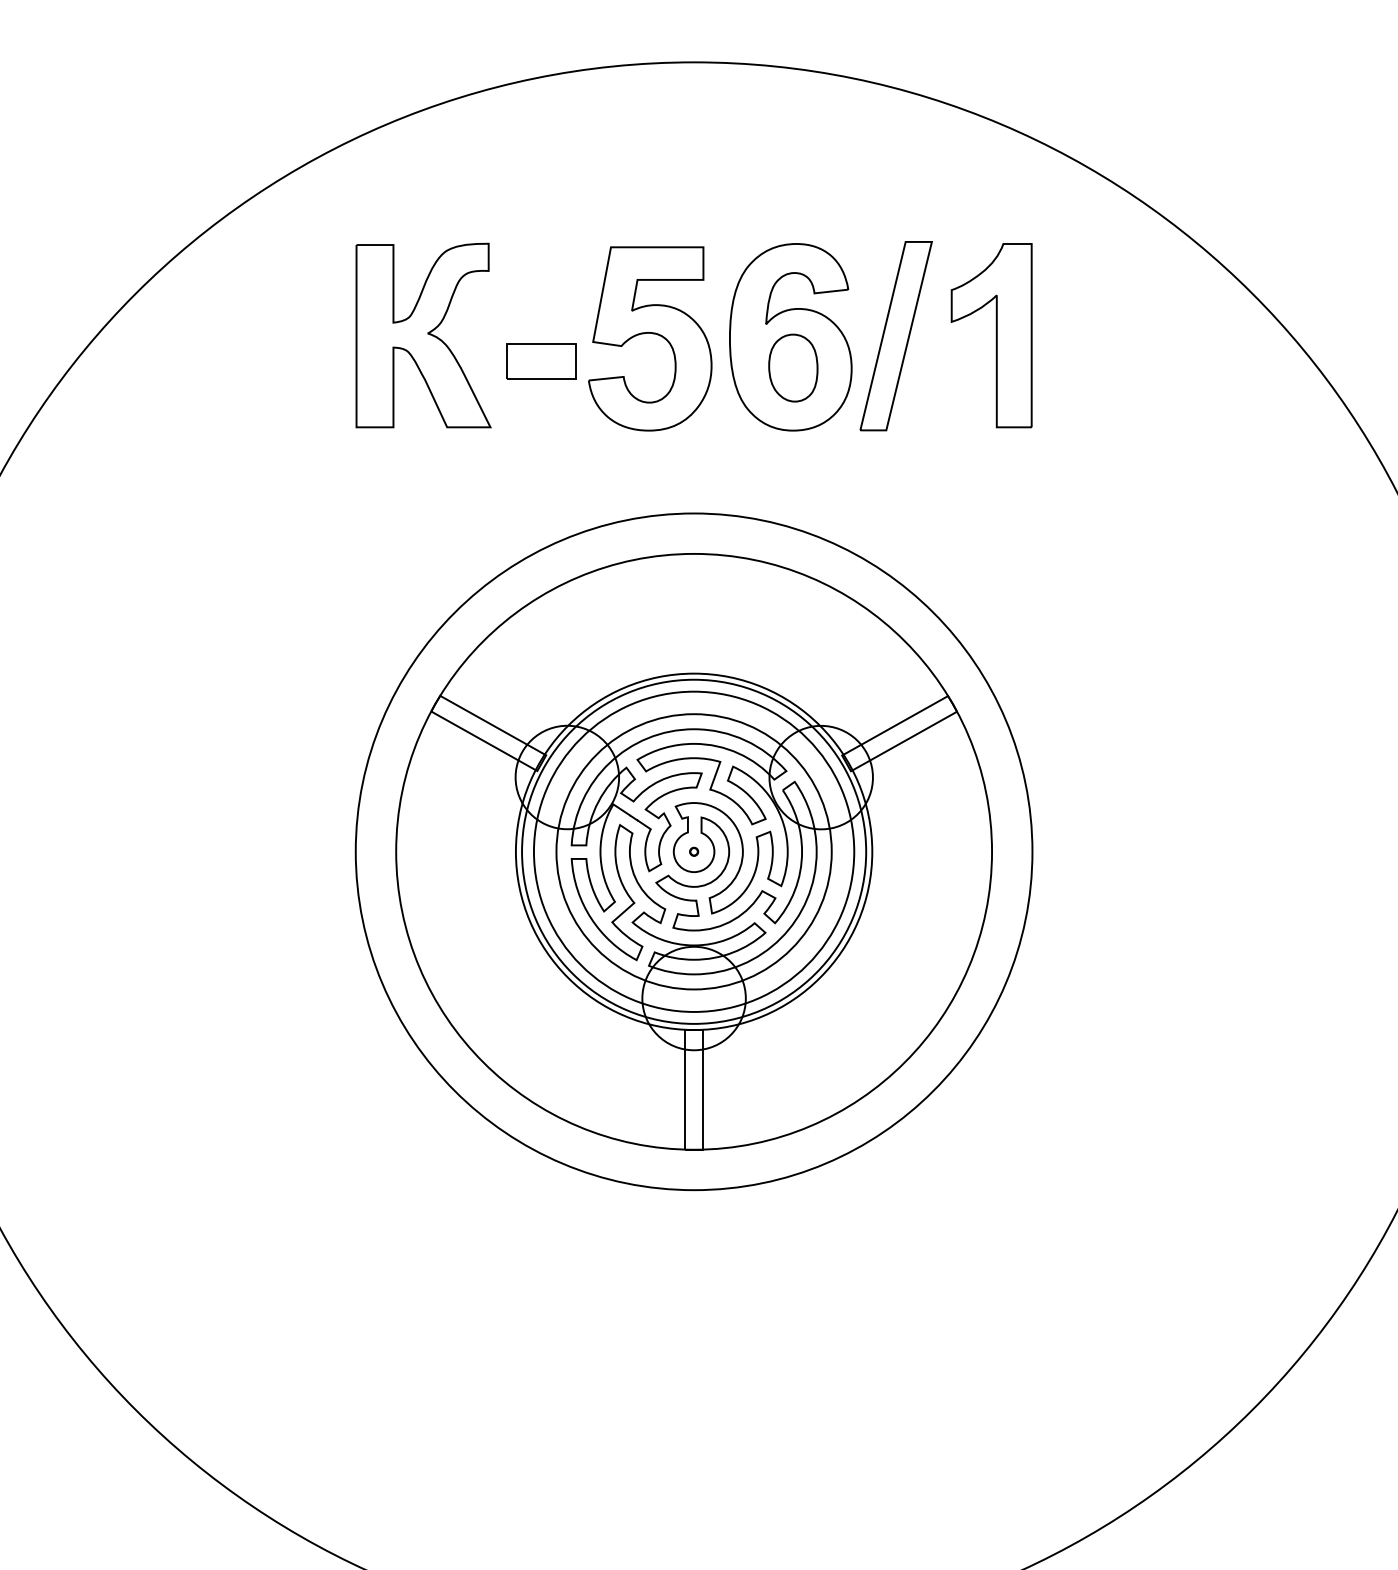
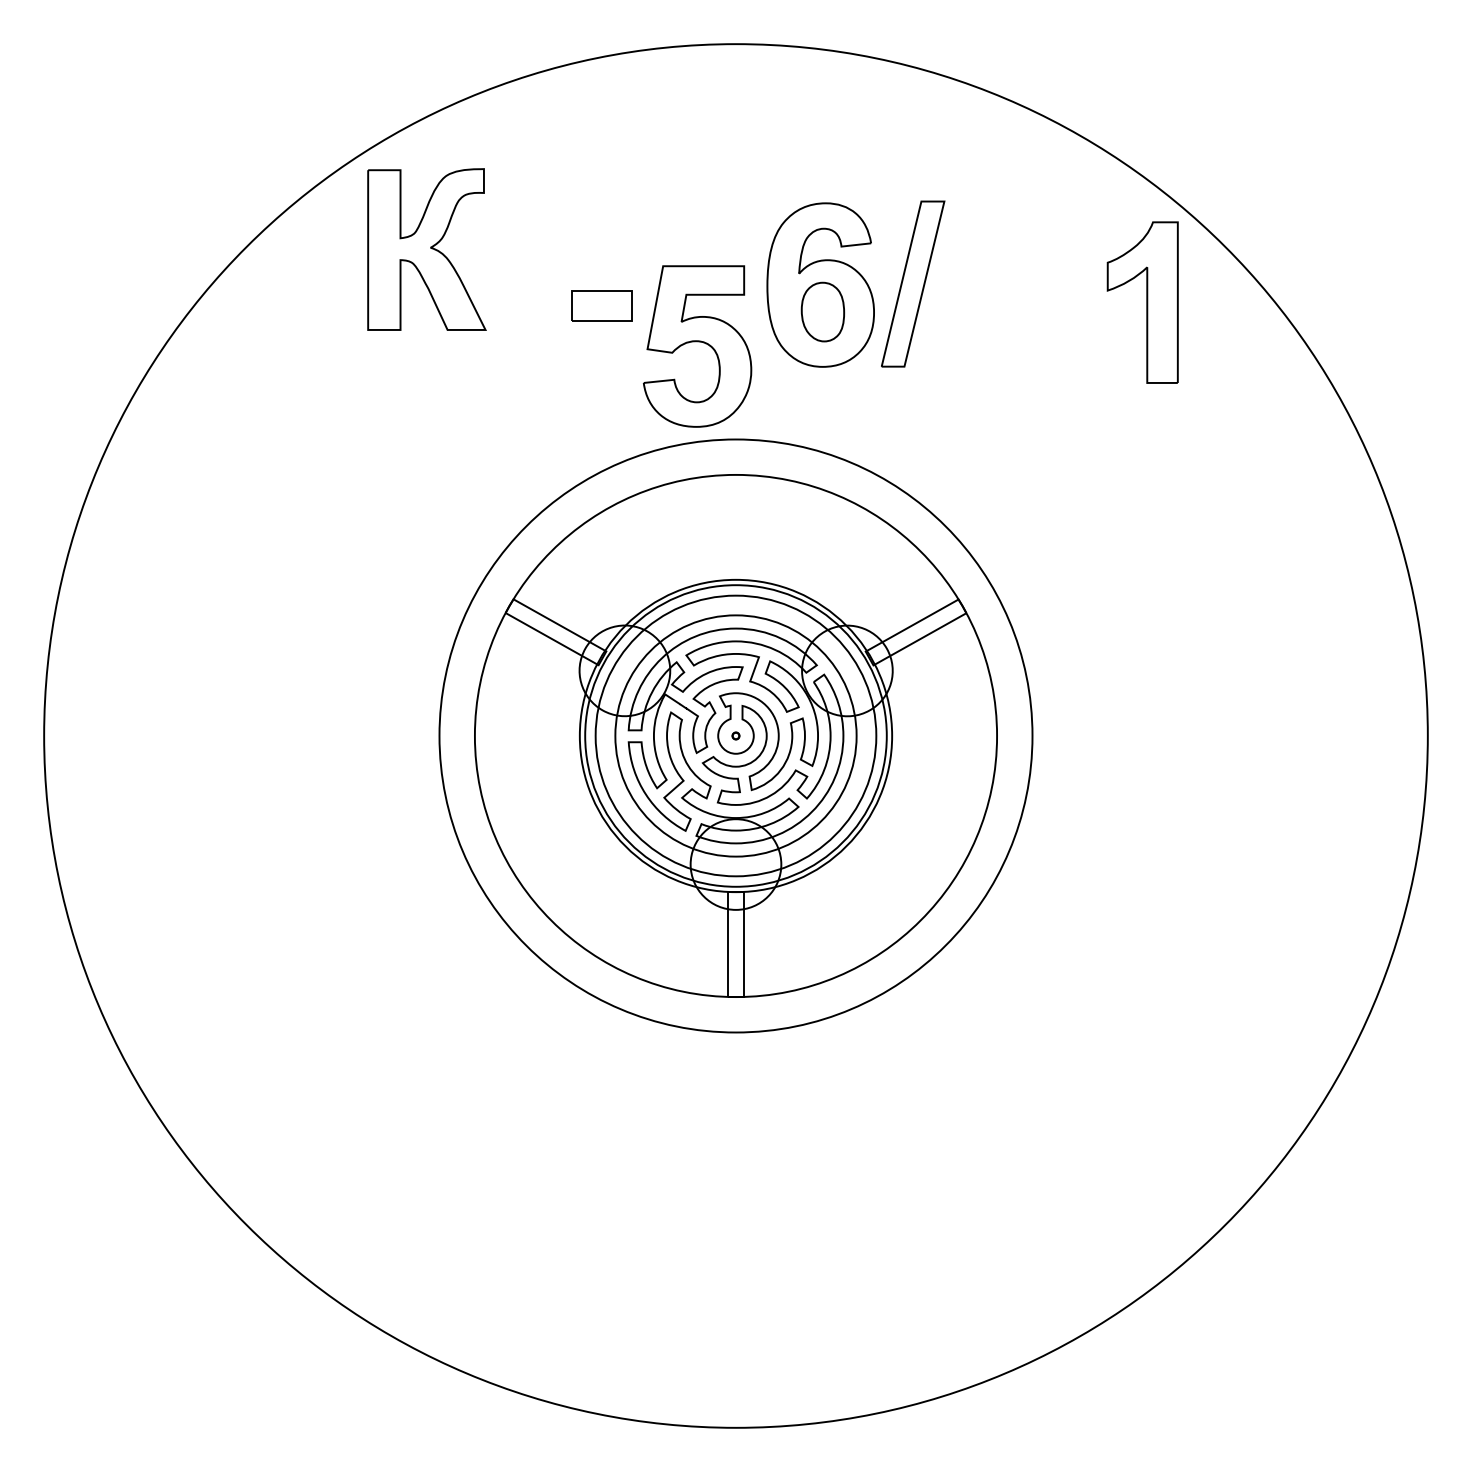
part: (423, 335) -> (426, 249), moved
part: (991, 335) -> (1142, 302), moved
part: (650, 338) -> (697, 346), moved

